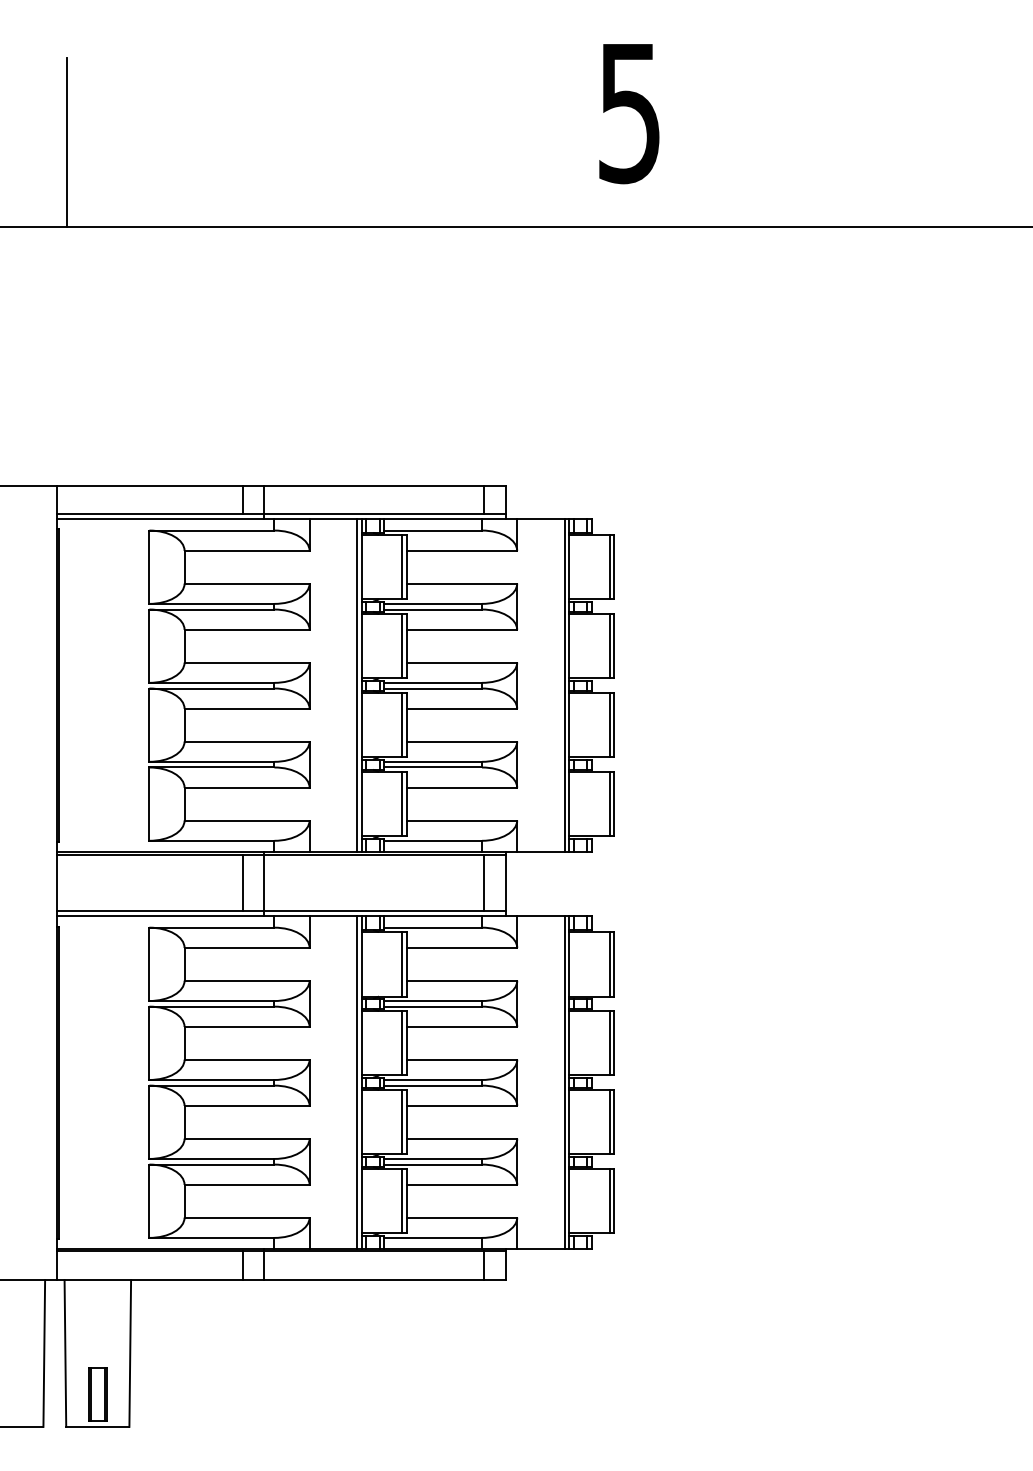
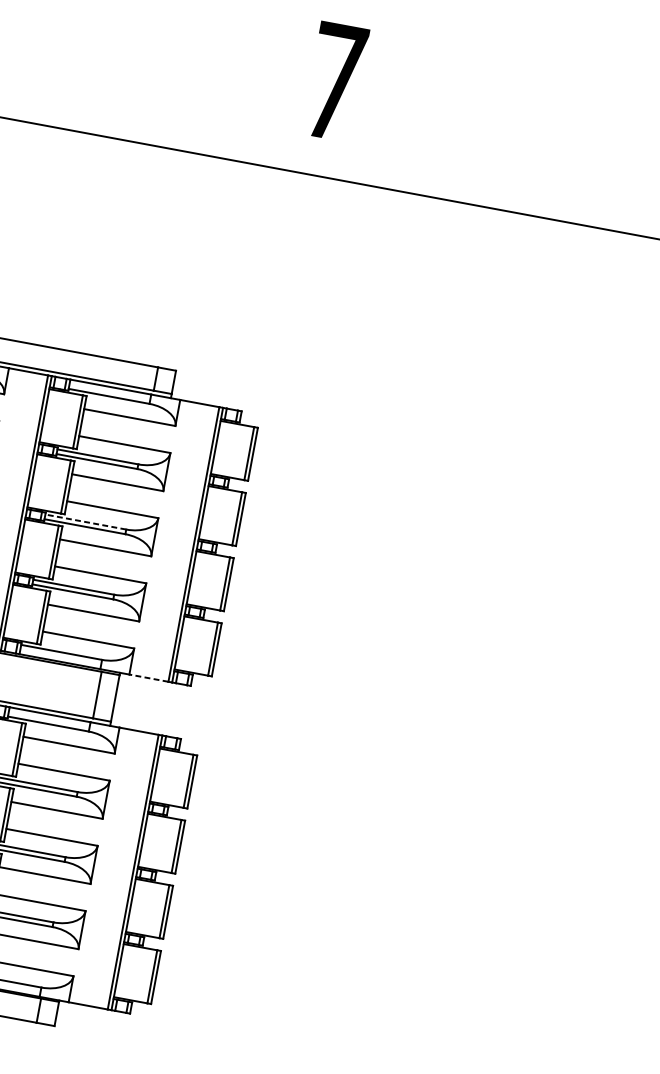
text: (629, 114) -> (334, 83), 5 -> 7
line: (433, 682) -> (86, 521), solid -> dashed
line: (540, 852) -> (148, 678), solid -> dashed

